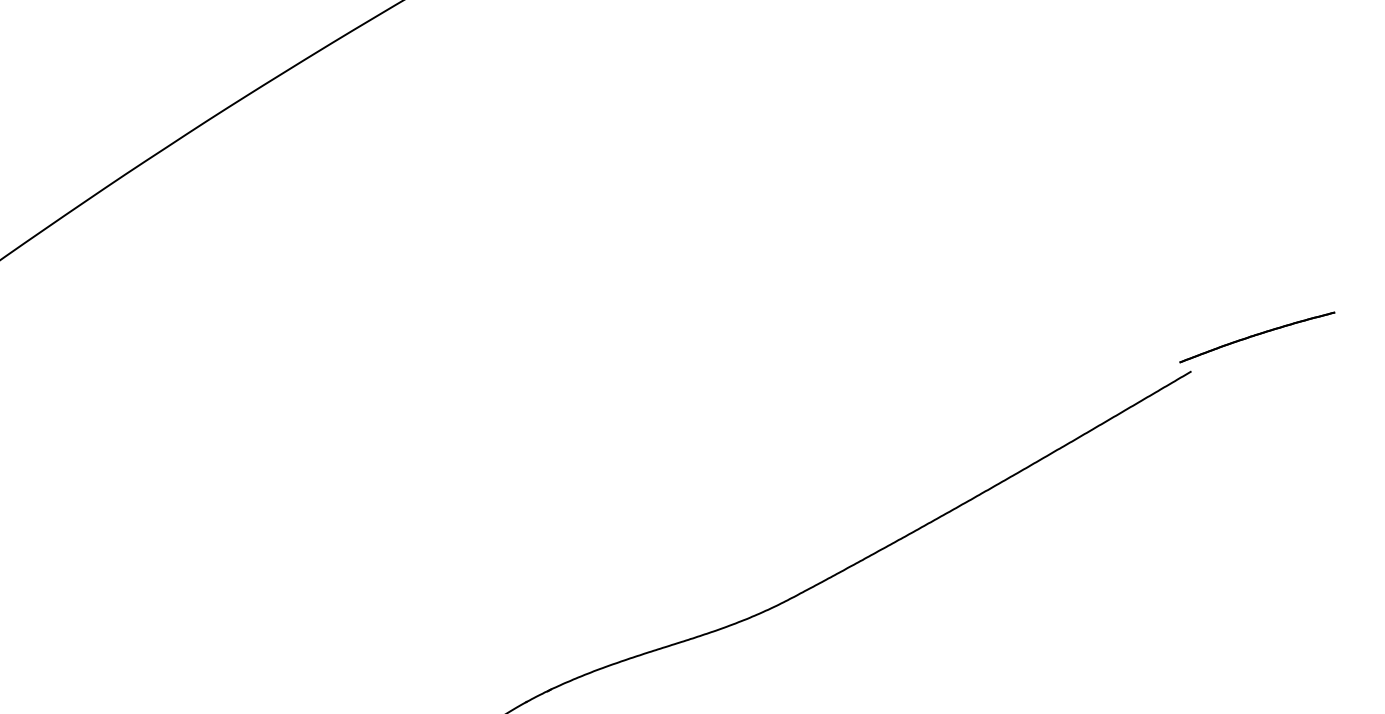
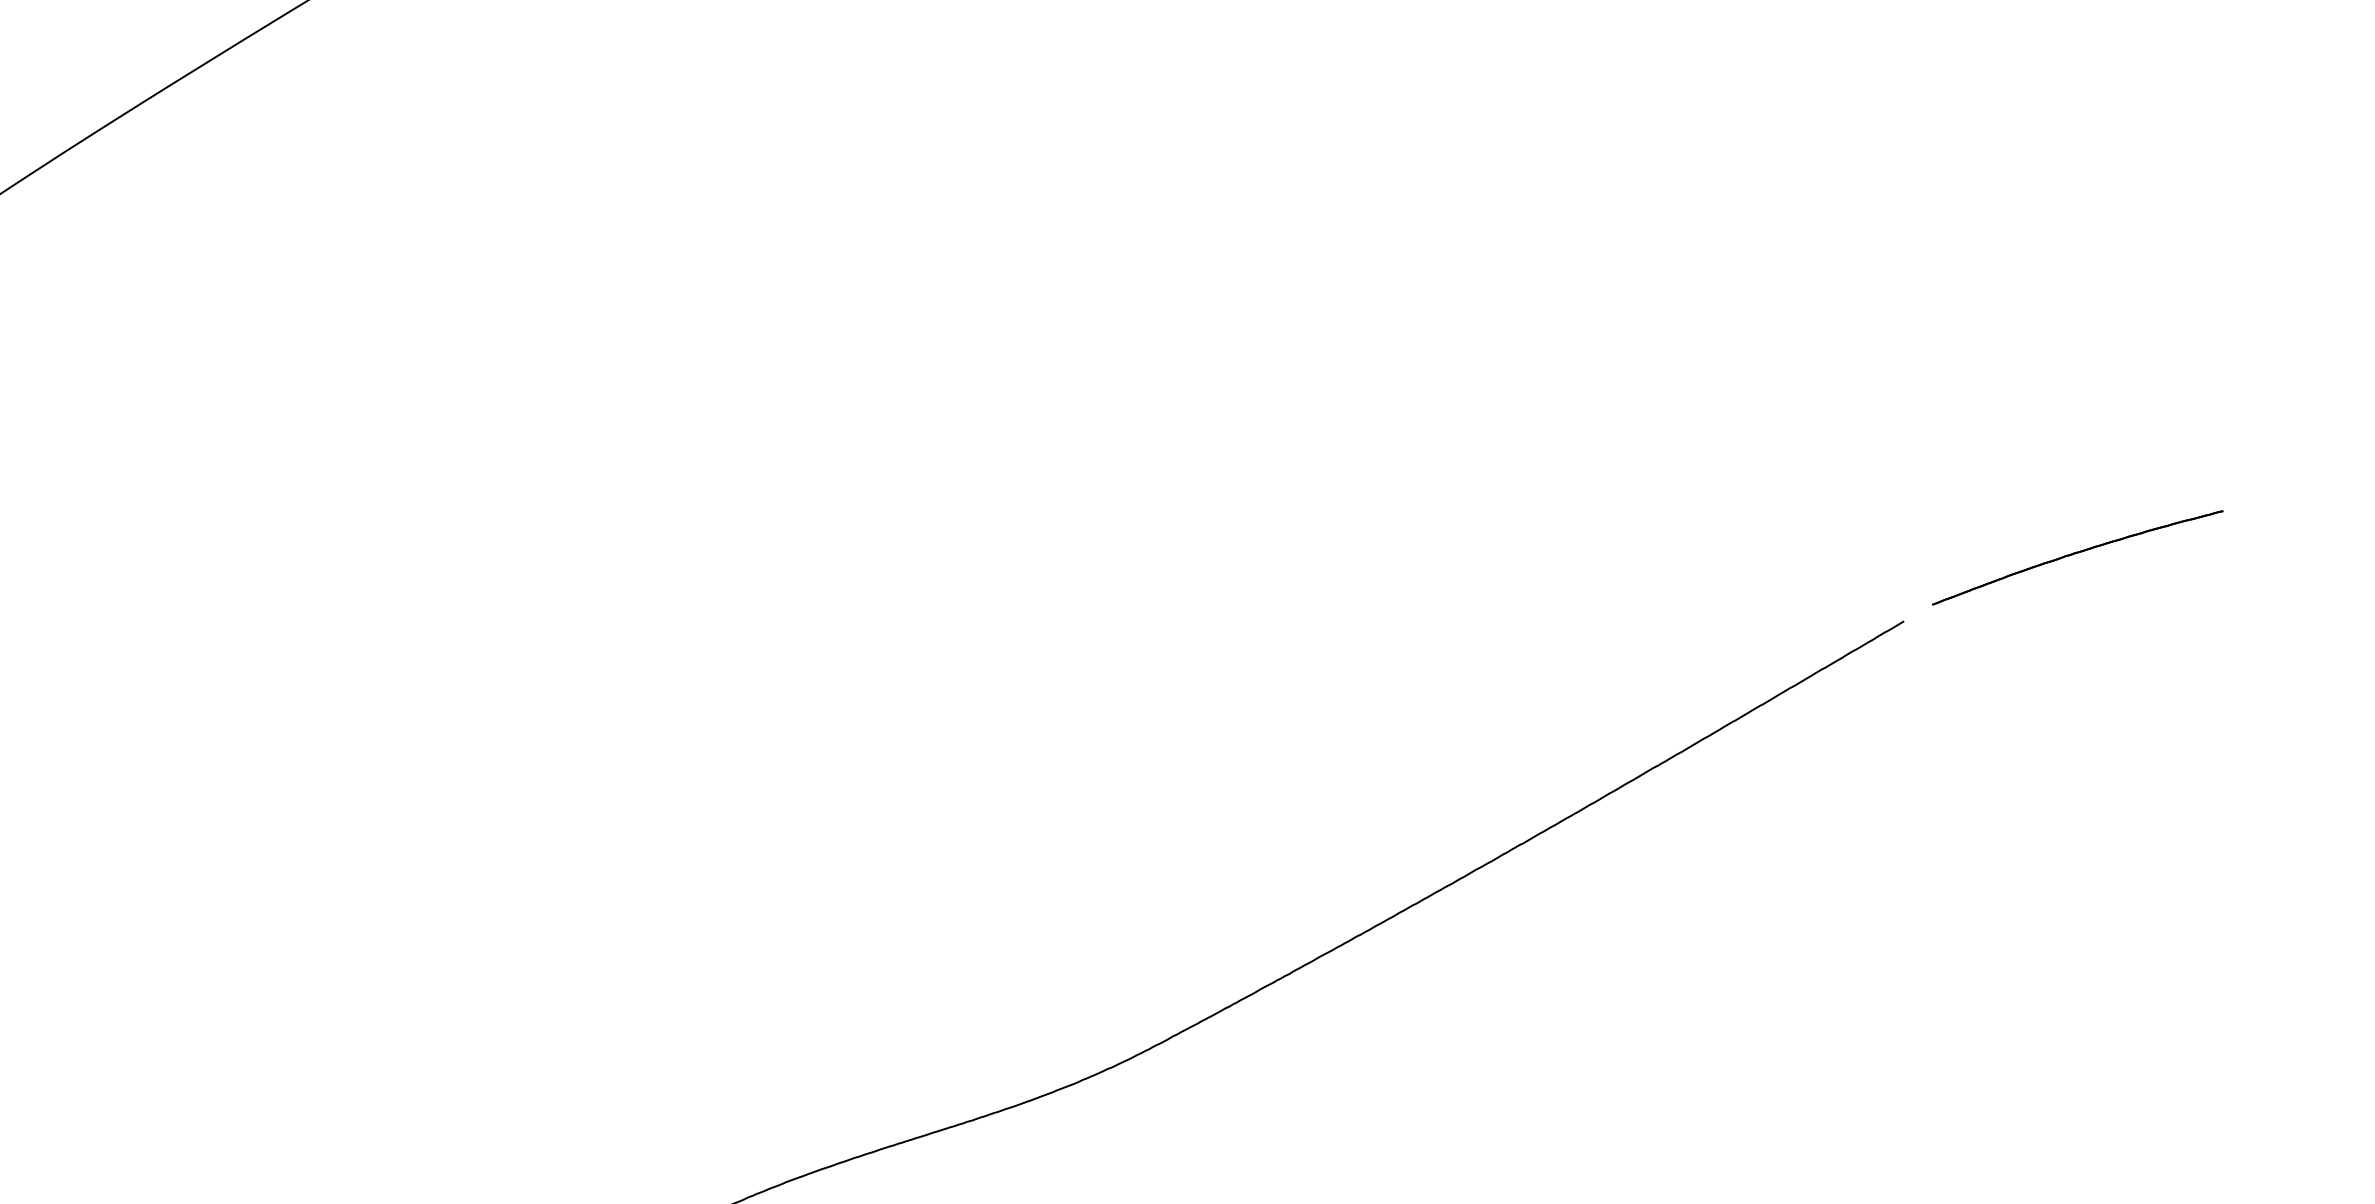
part: (1257, 337) -> (2078, 557), moved

